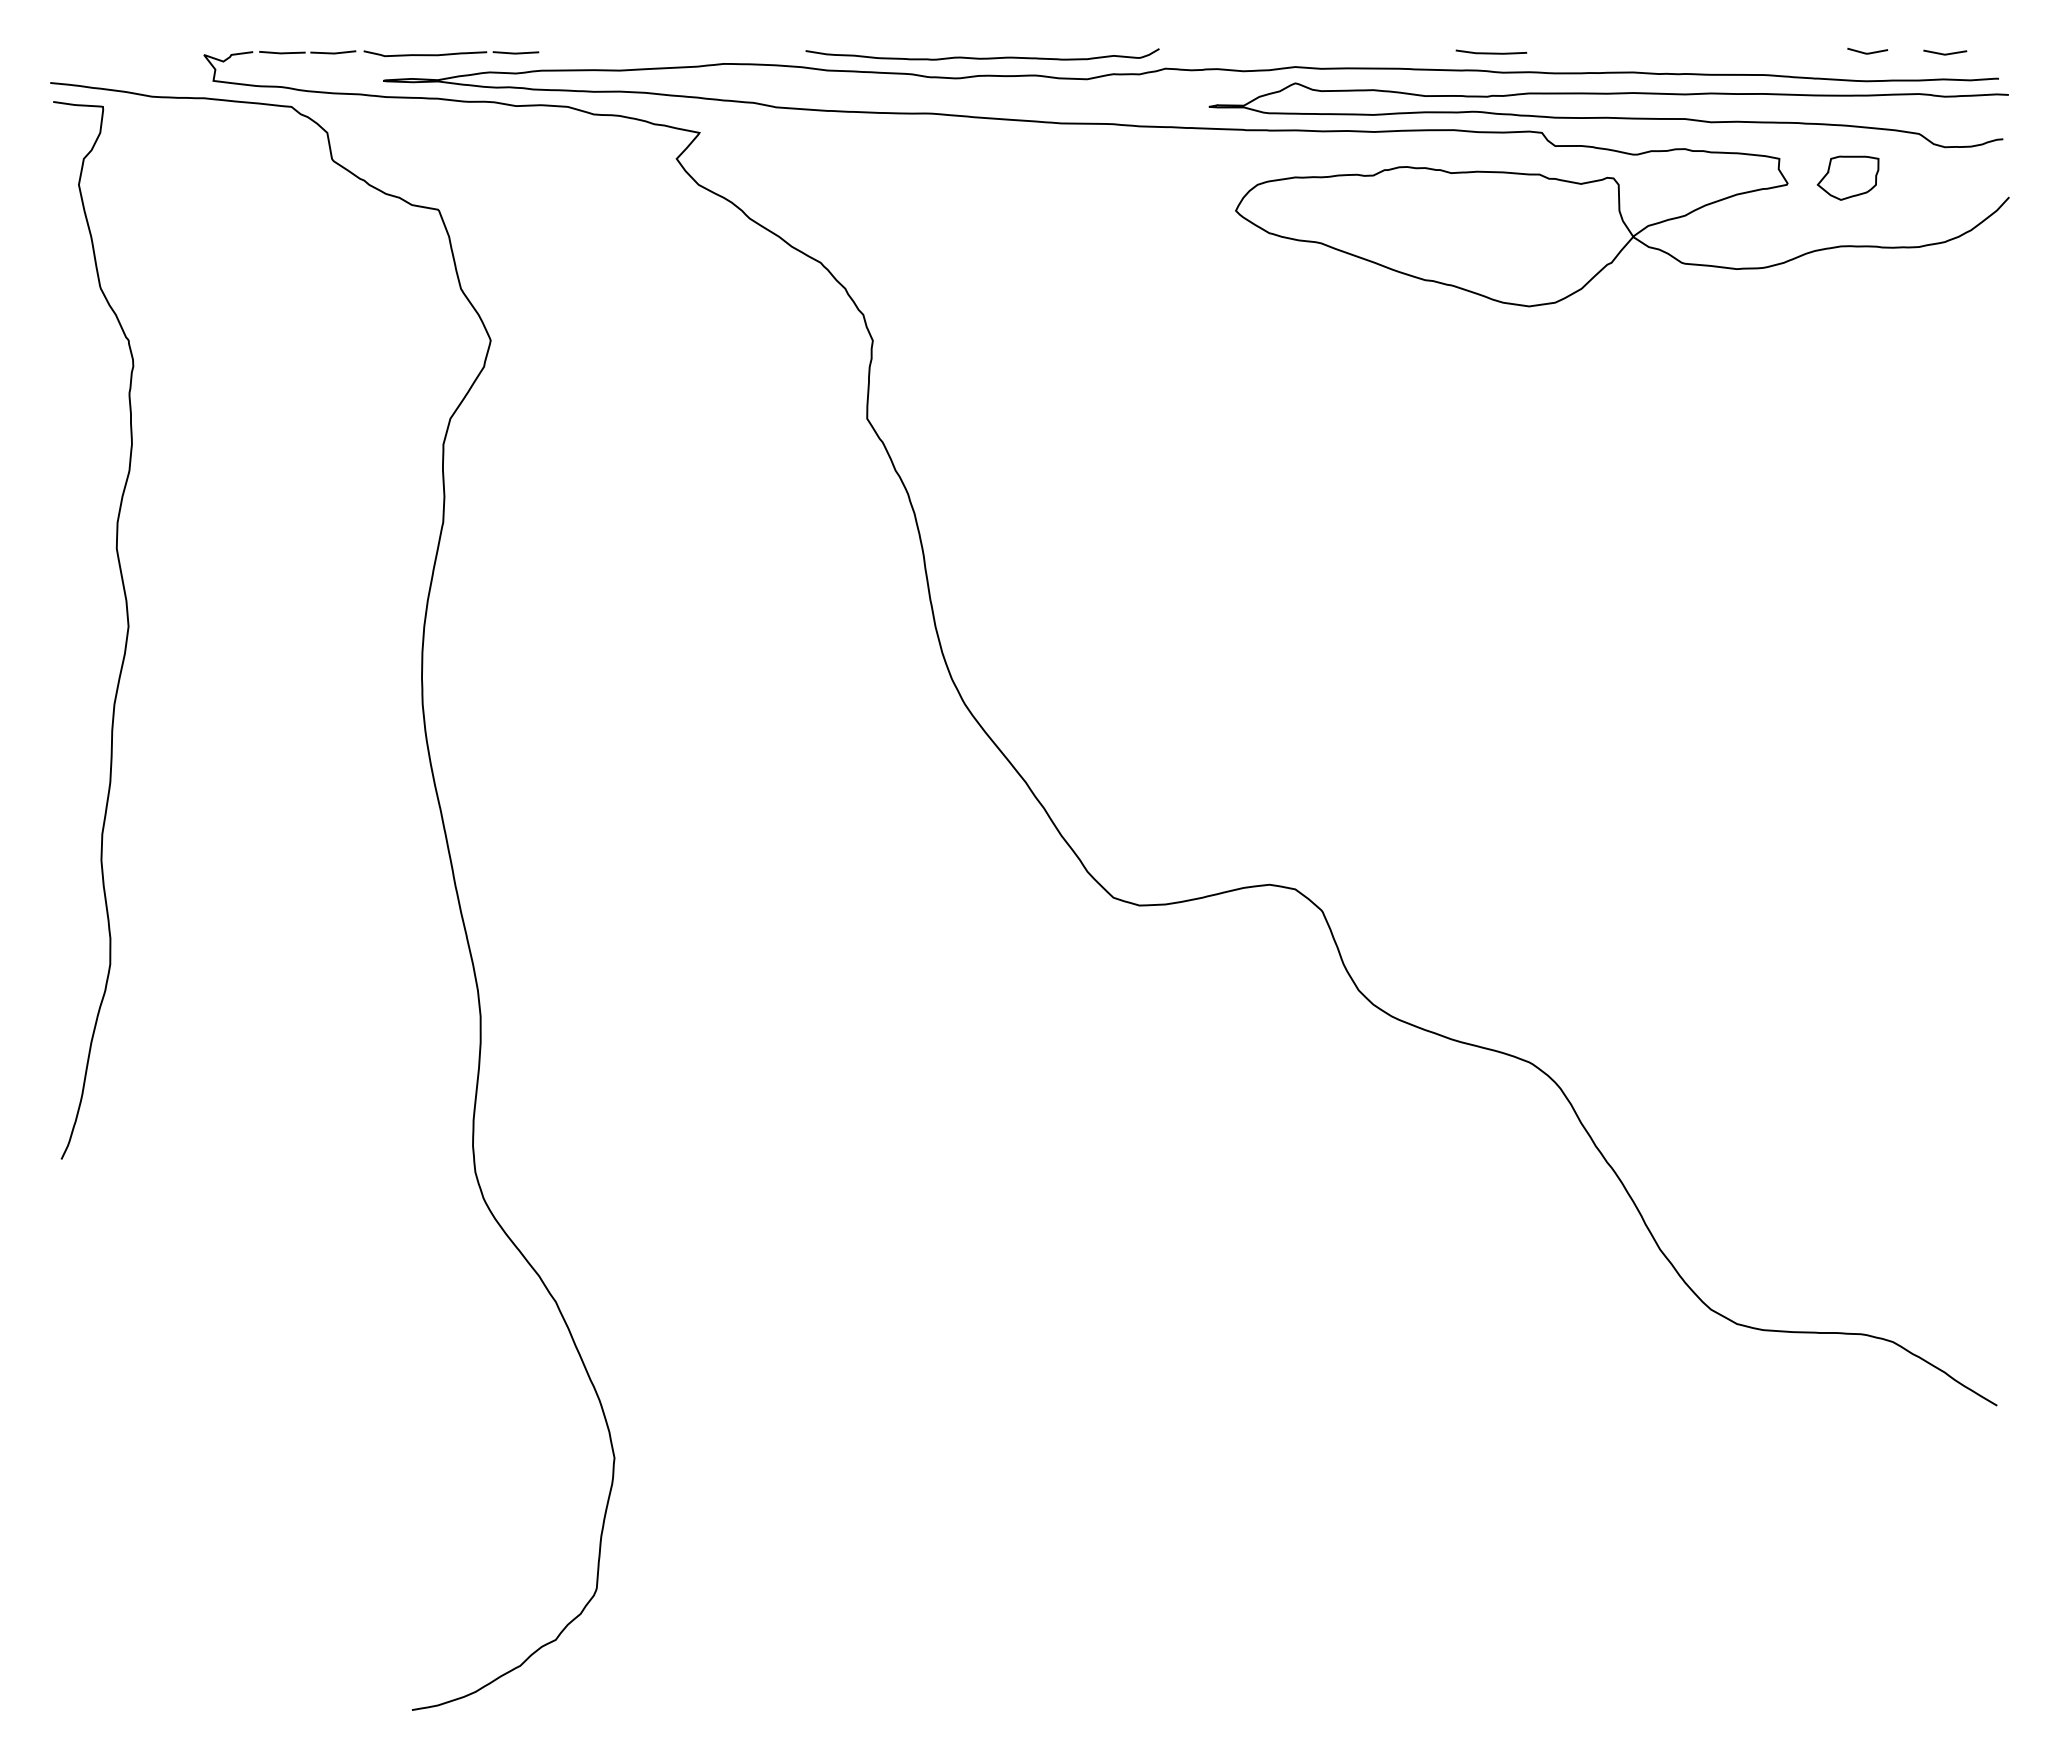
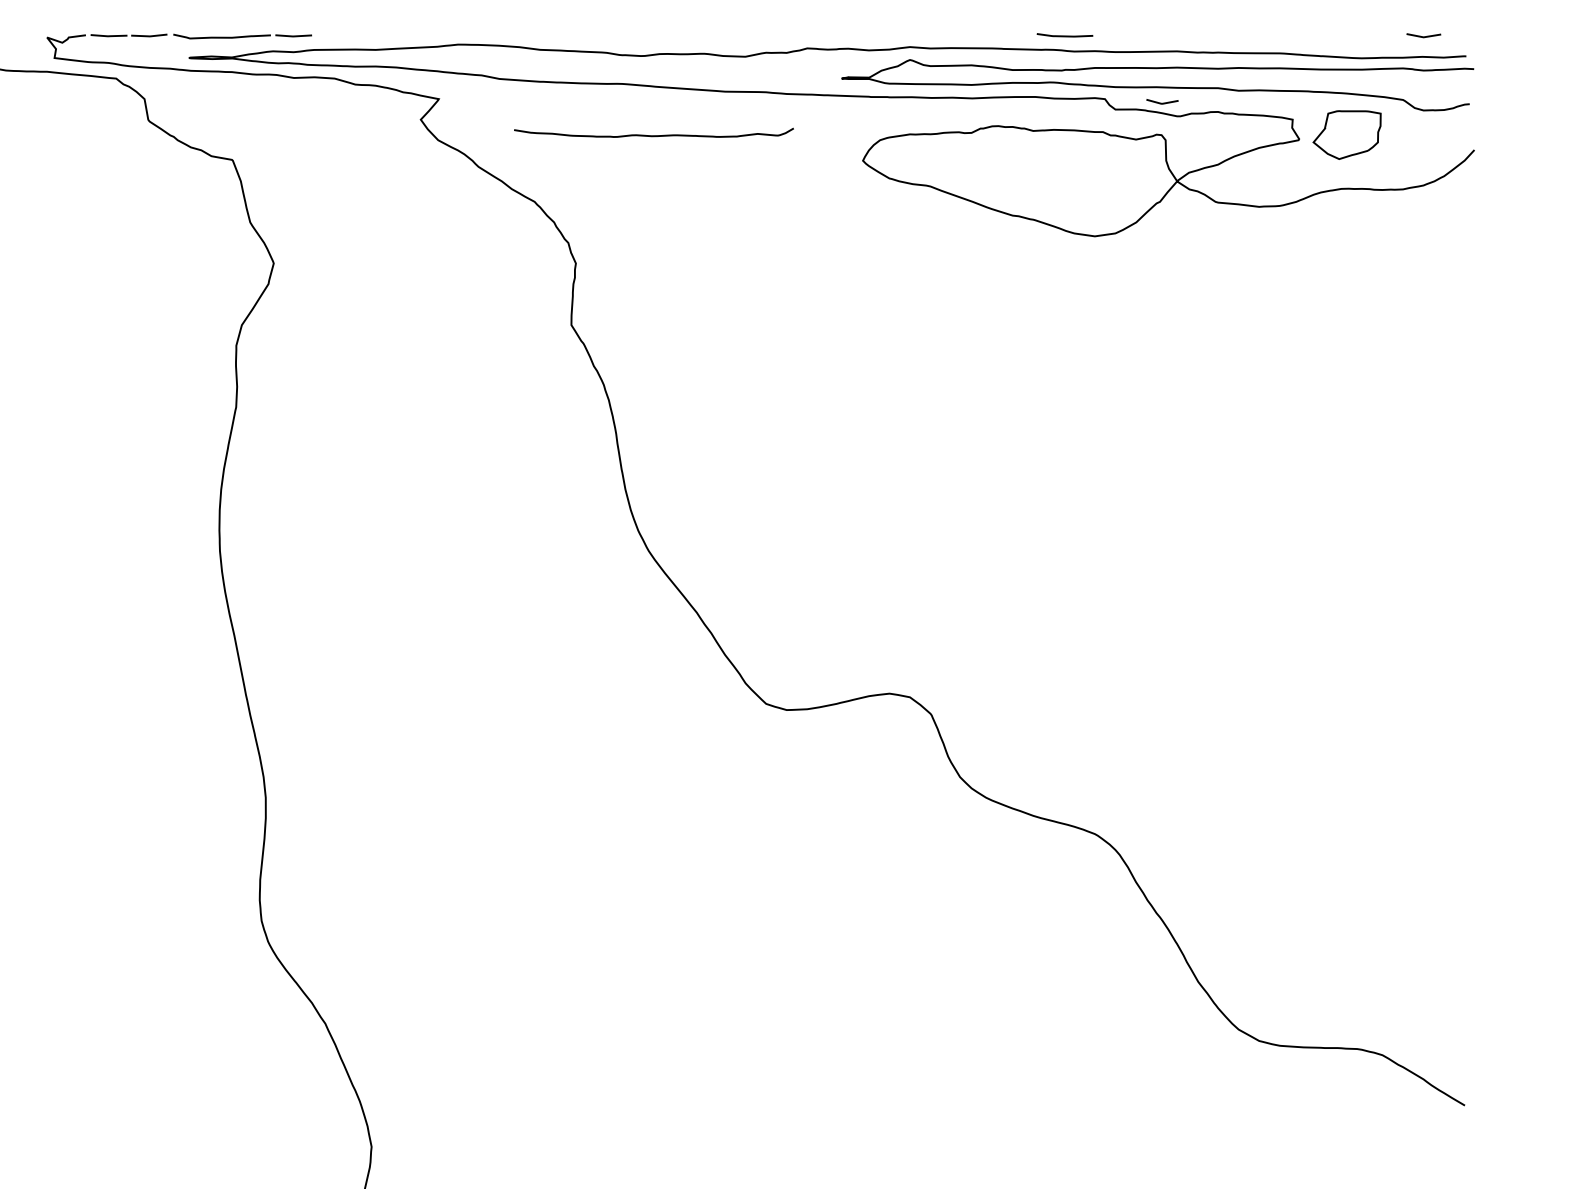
line: (1867, 52) -> (1162, 102), moved
curve: (982, 57) -> (653, 135), moved
part: (1847, 177) -> (1346, 134), size x1.4

